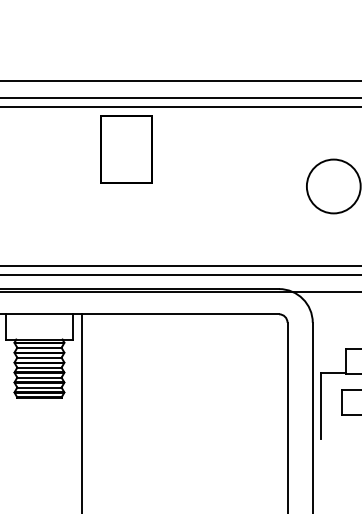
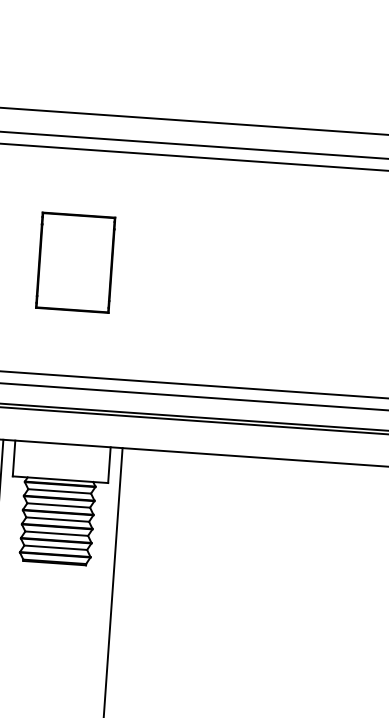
part: (126, 149) -> (75, 262), moved

